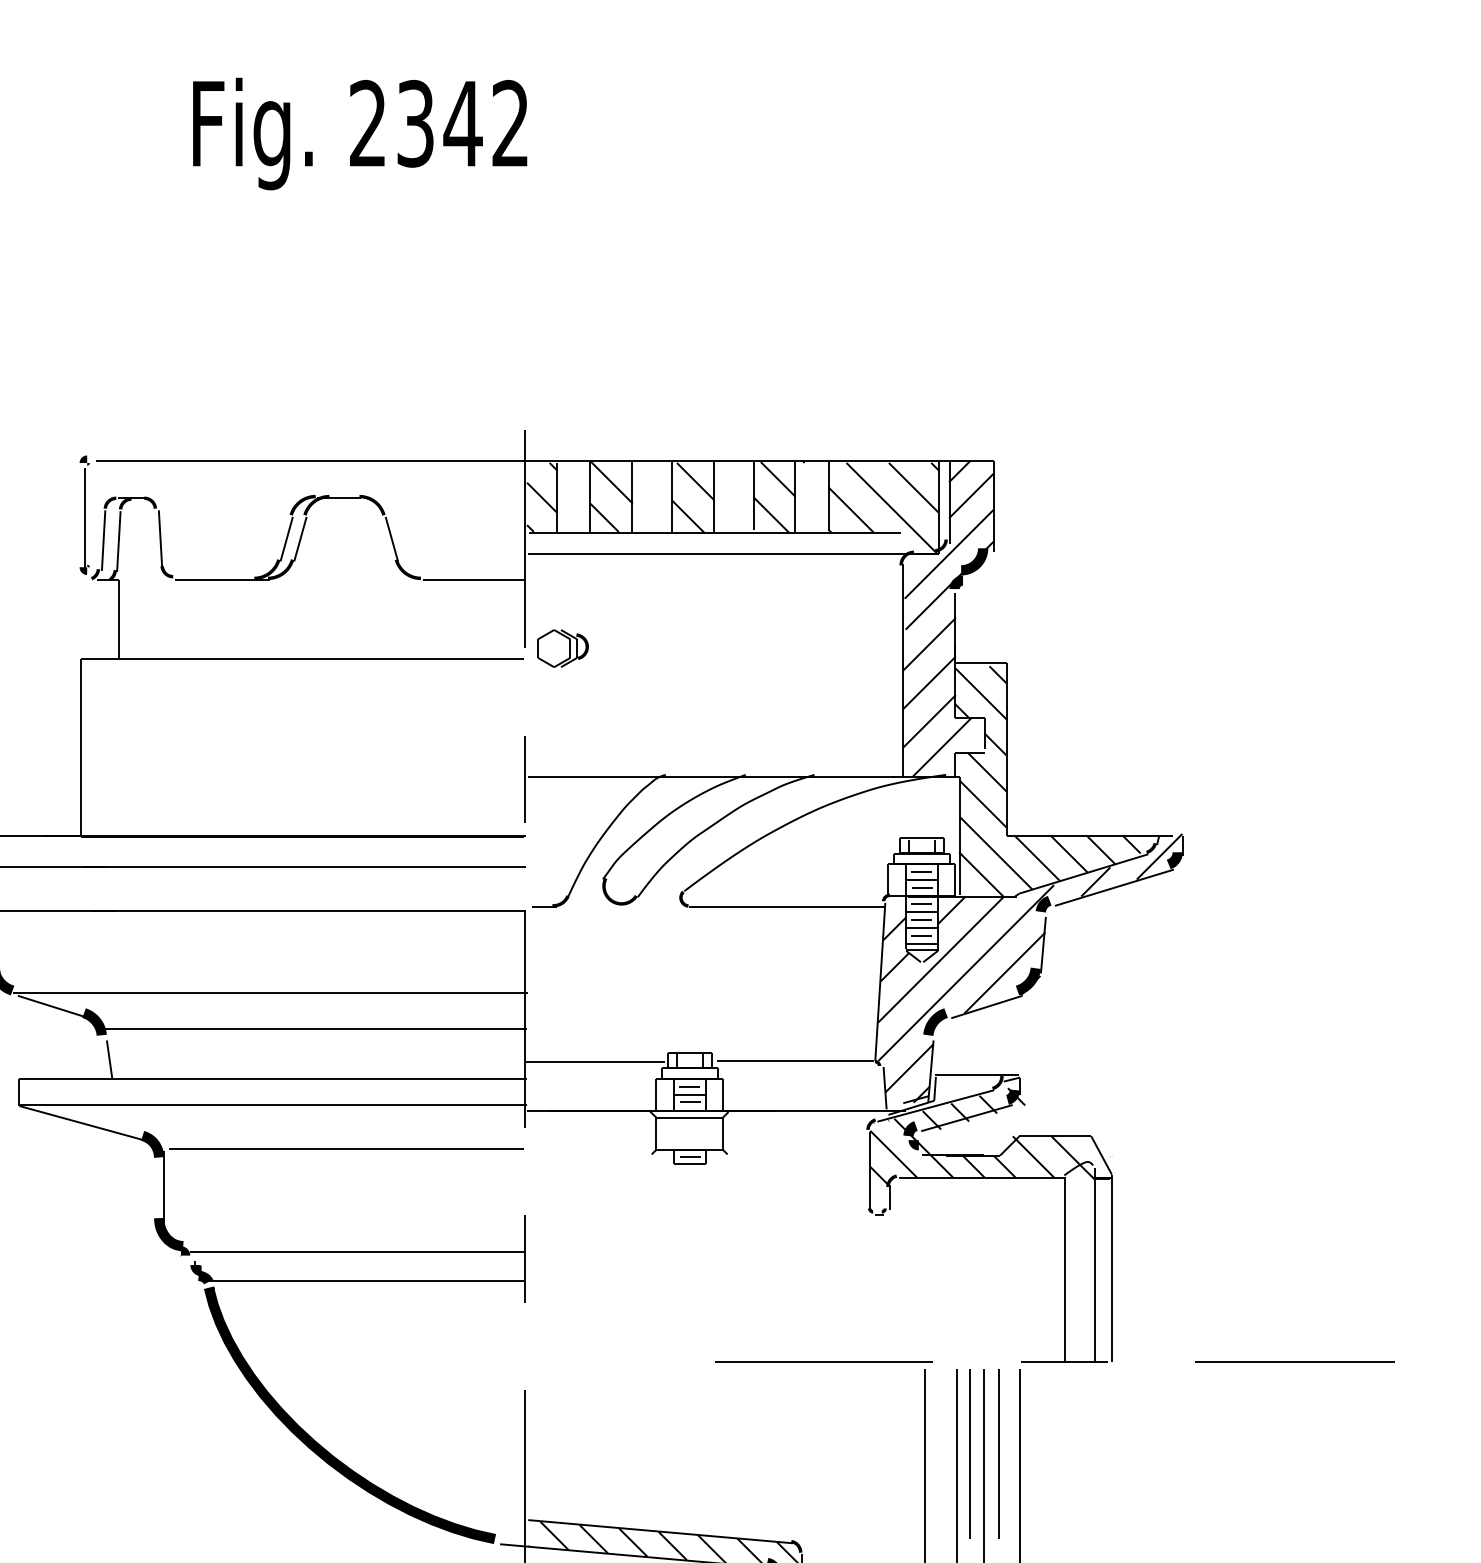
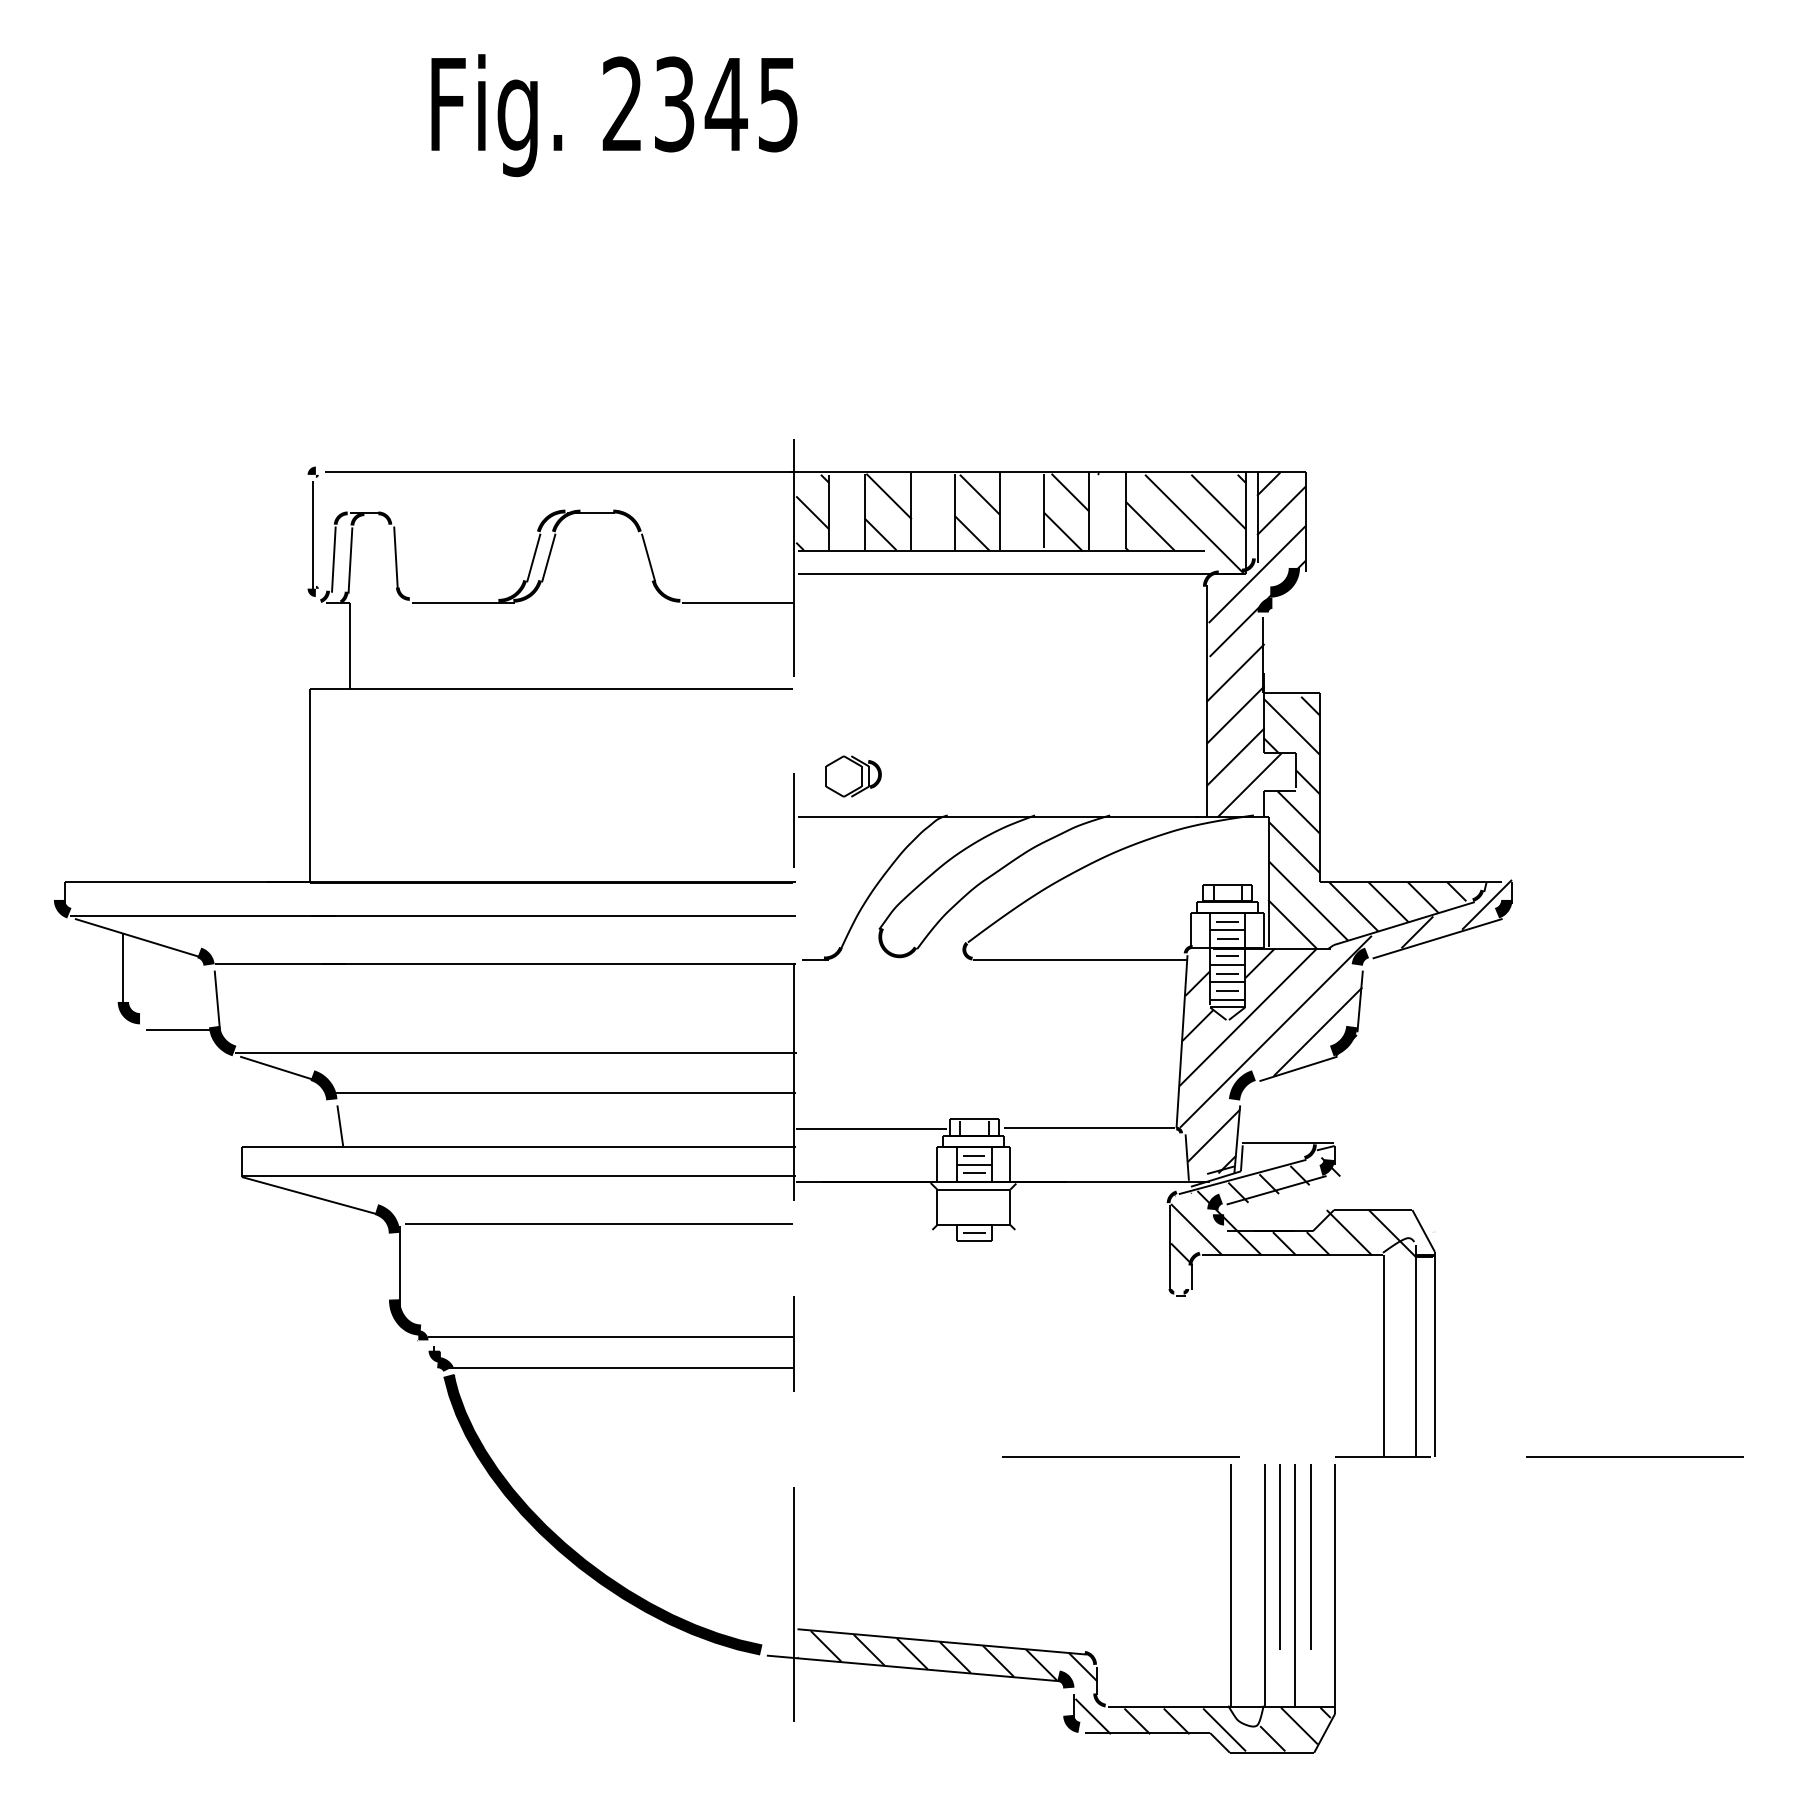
text: (509, 123) -> (777, 104), 2342 -> 2345
part: (562, 648) -> (853, 776), moved

